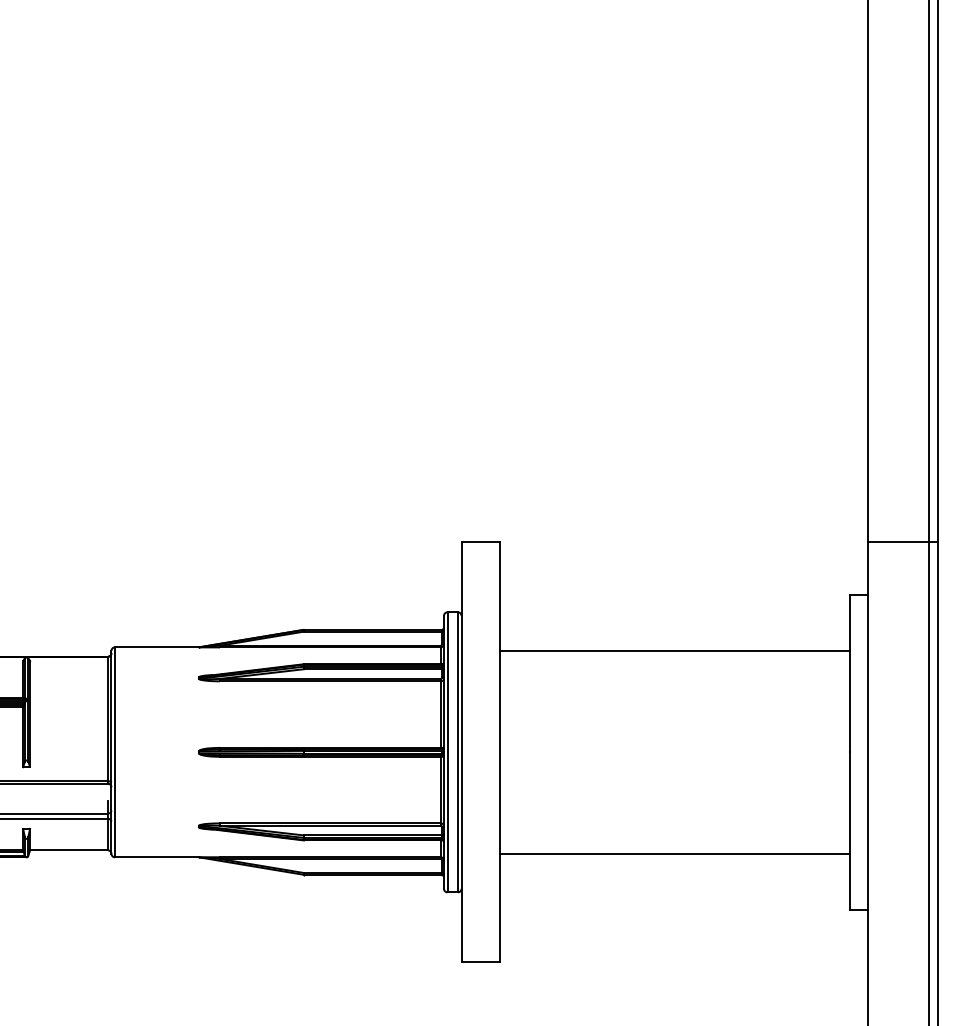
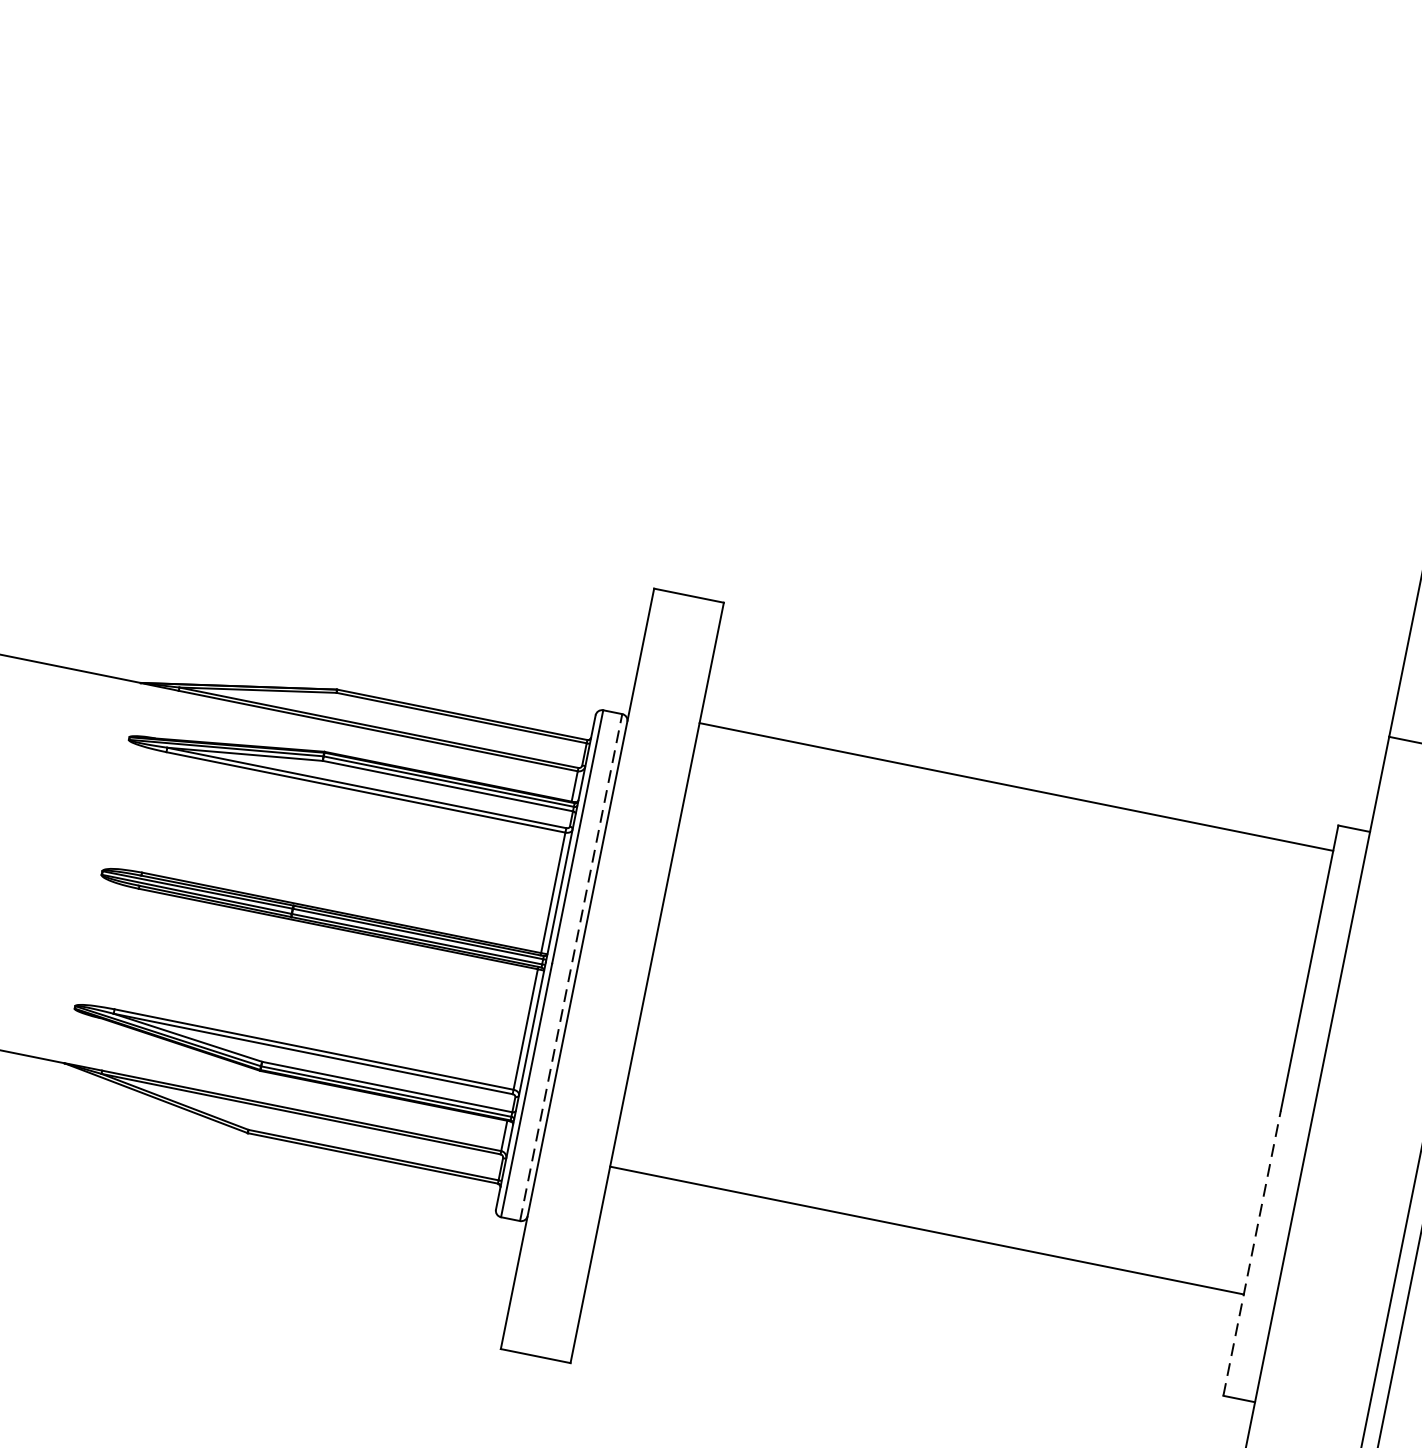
line: (674, 650) -> (1015, 786), moved
line: (457, 752) -> (570, 967), solid -> dashed
line: (849, 831) -> (1251, 1253), solid -> dashed

